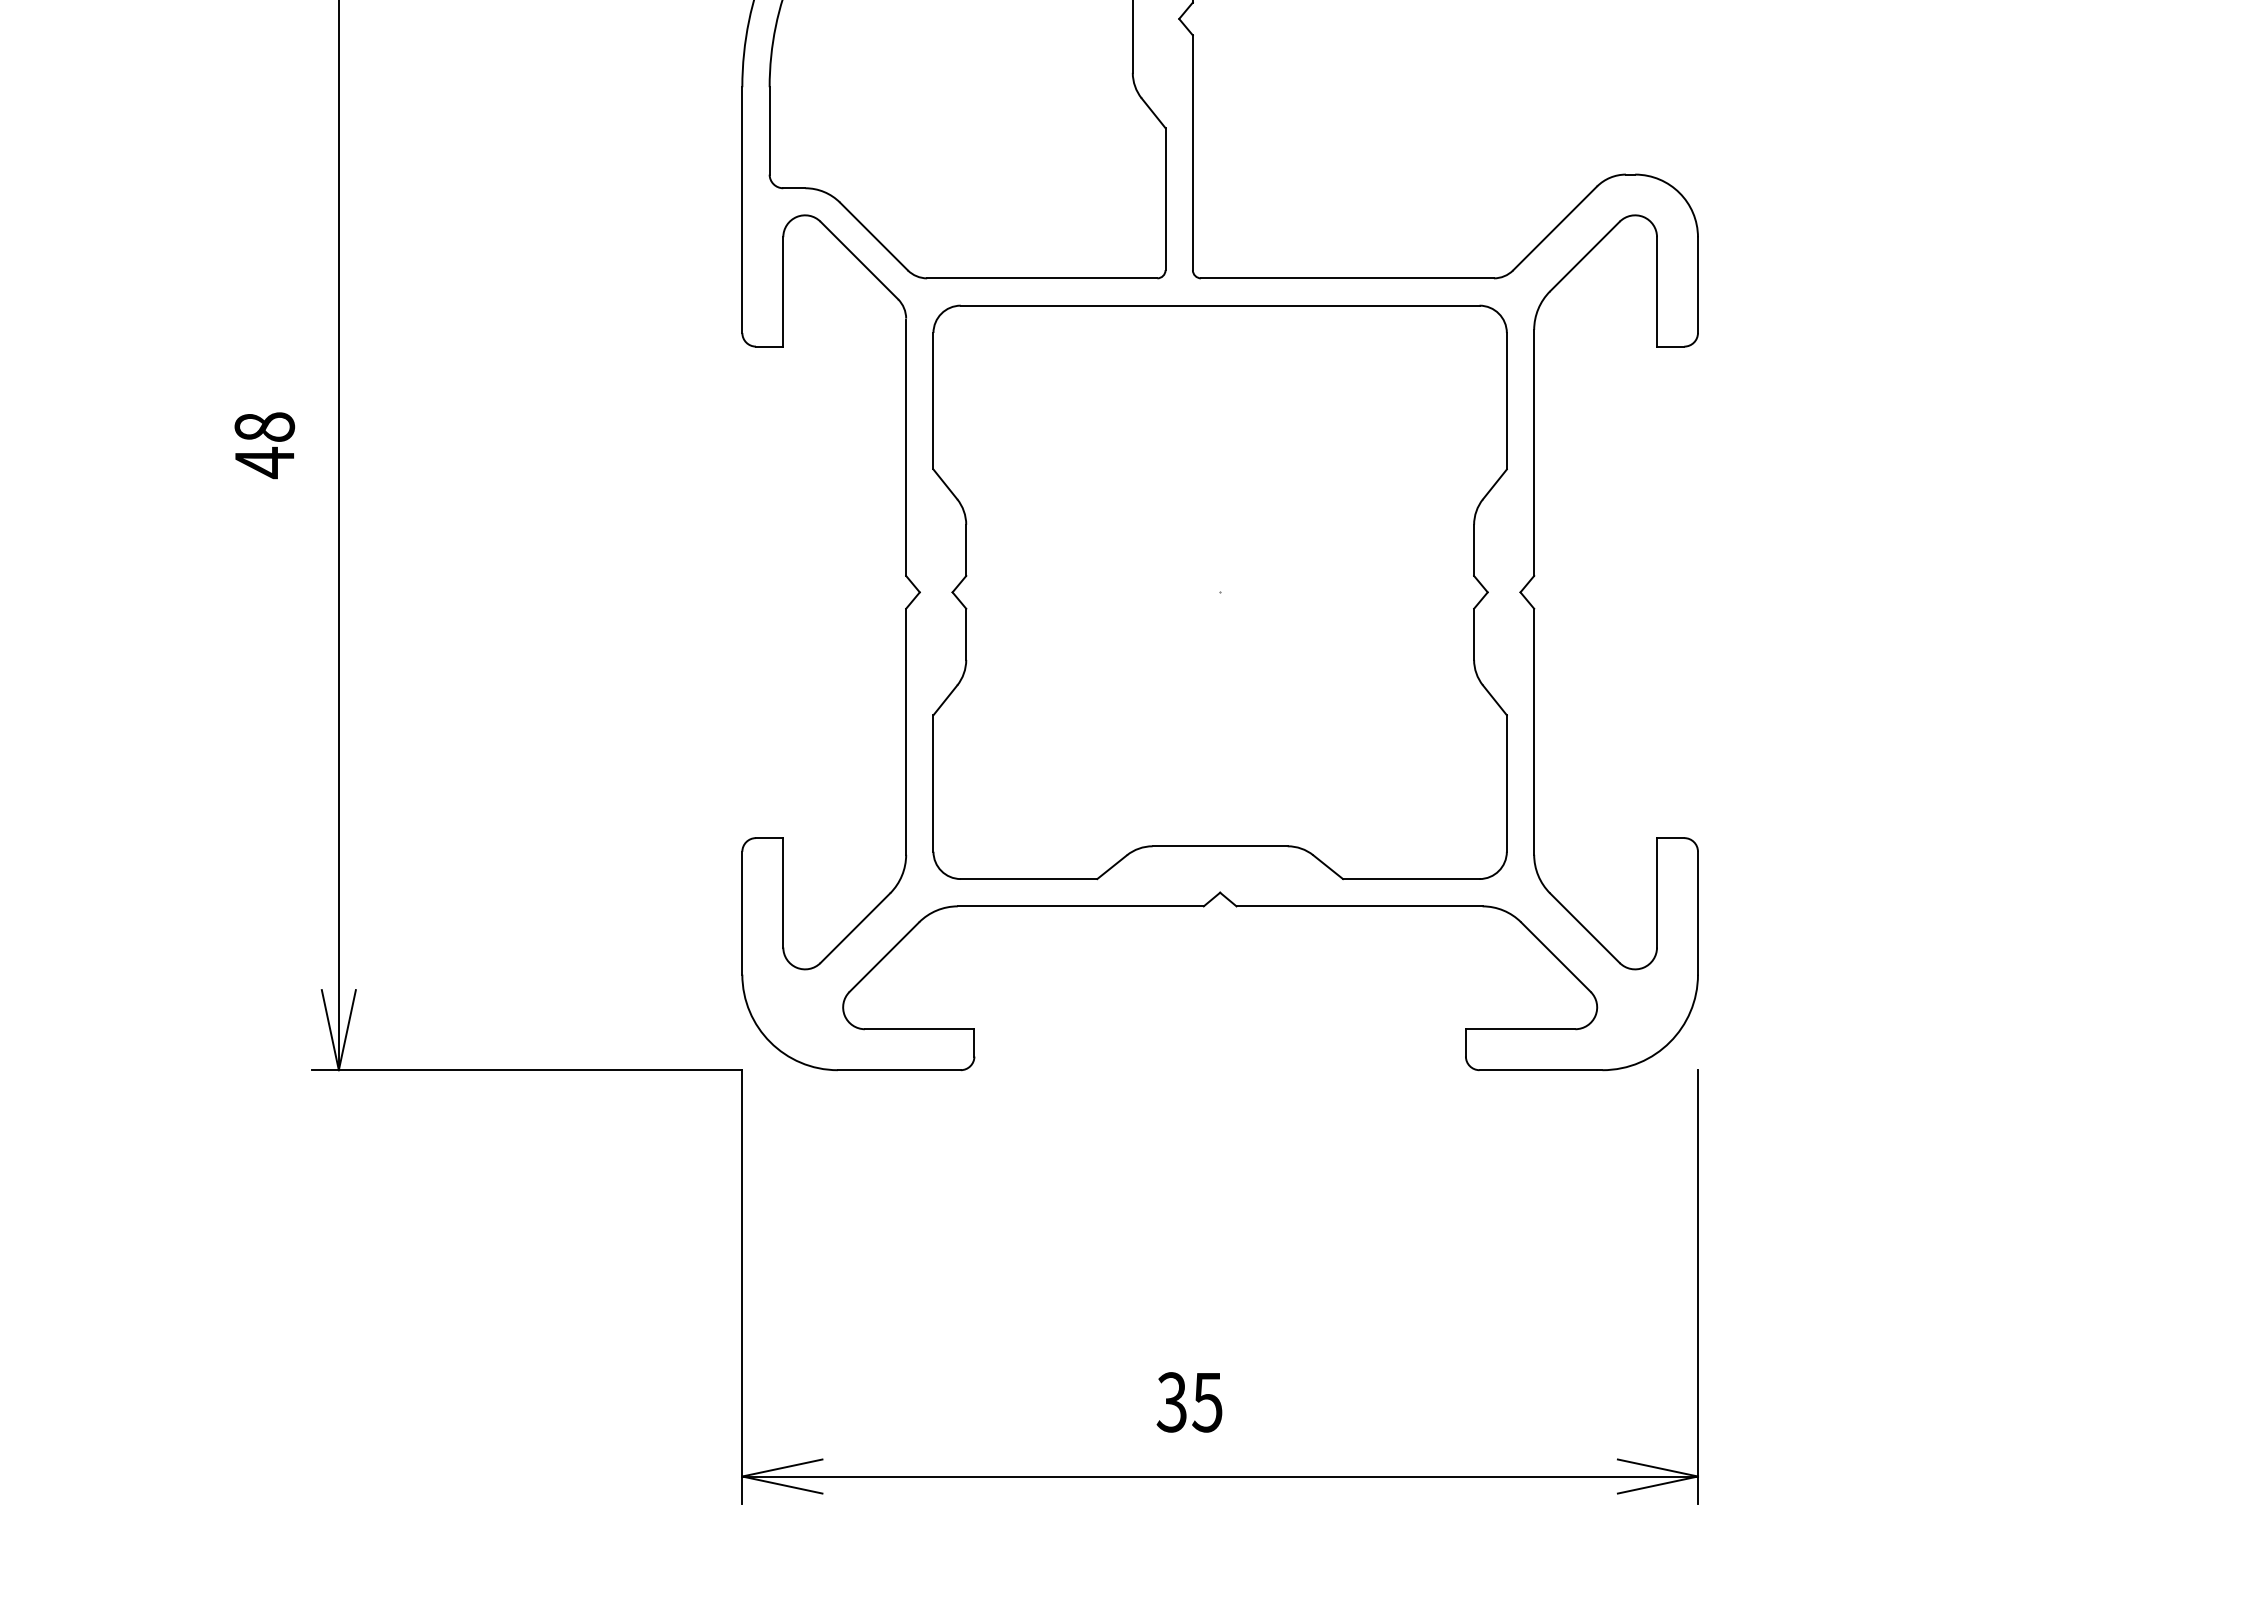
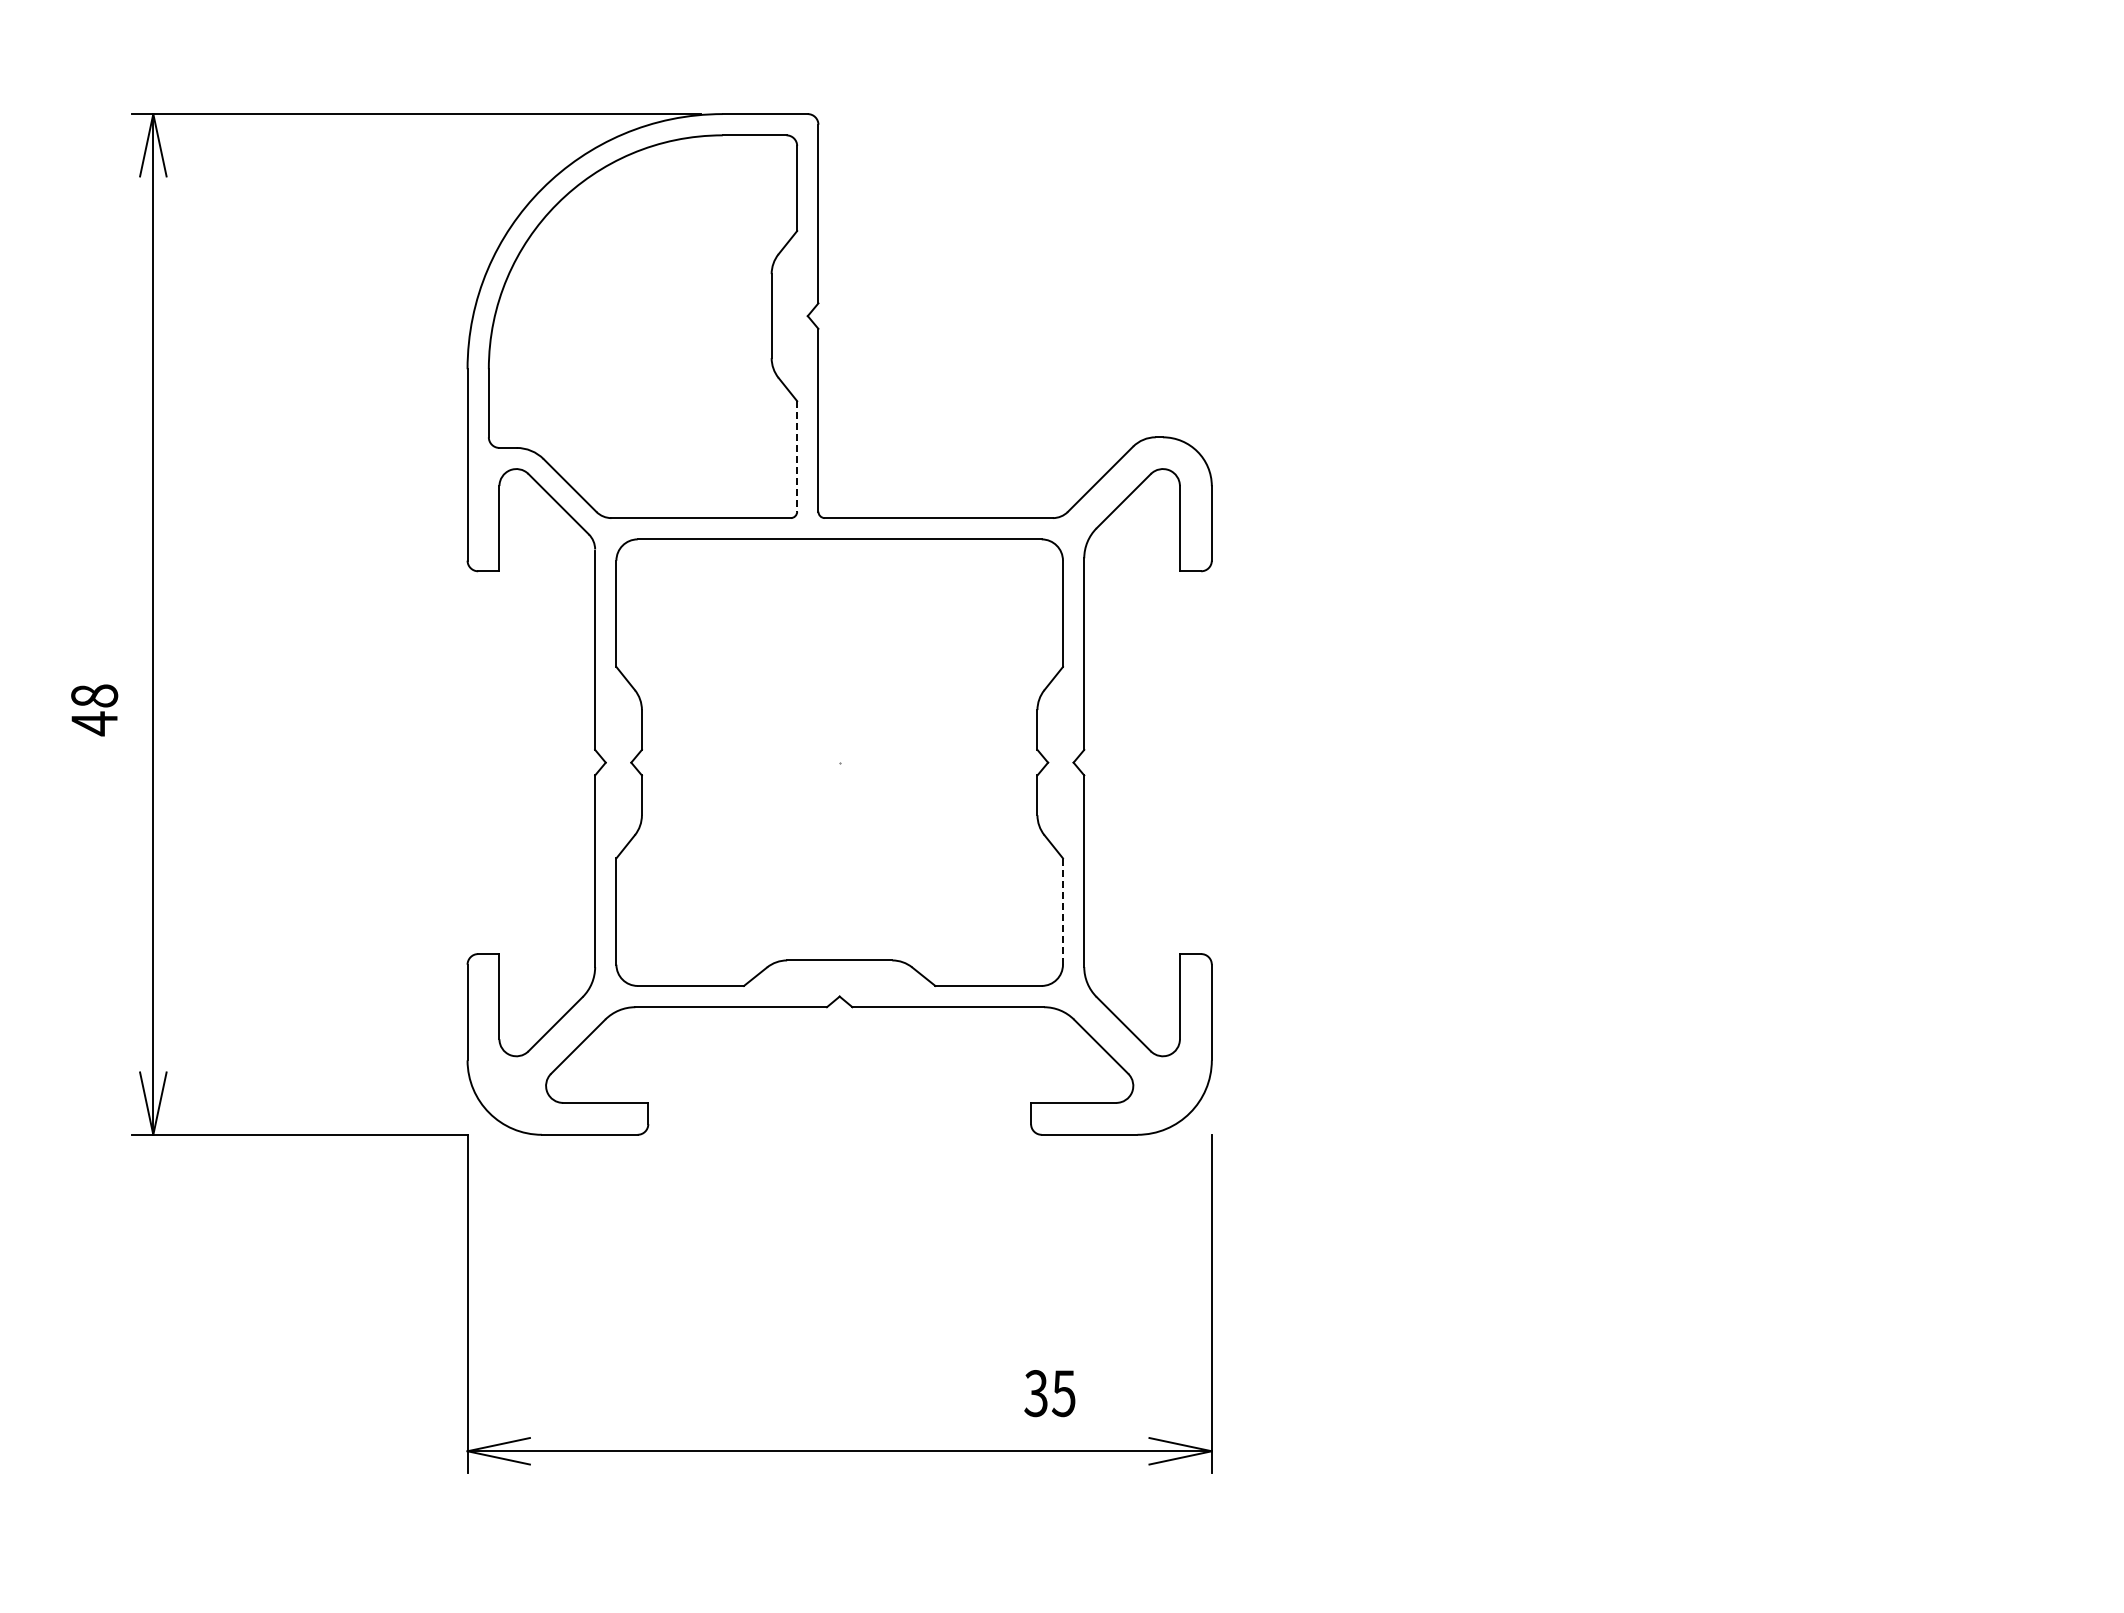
line: (1165, 199) -> (797, 456), solid -> dashed
text: (264, 445) -> (94, 710), moved
line: (1506, 783) -> (1062, 911), solid -> dashed
text: (1189, 1402) -> (1049, 1393), moved

